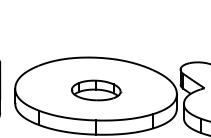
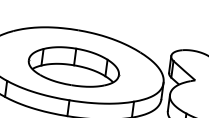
part: (96, 90) -> (74, 67), size x1.67

